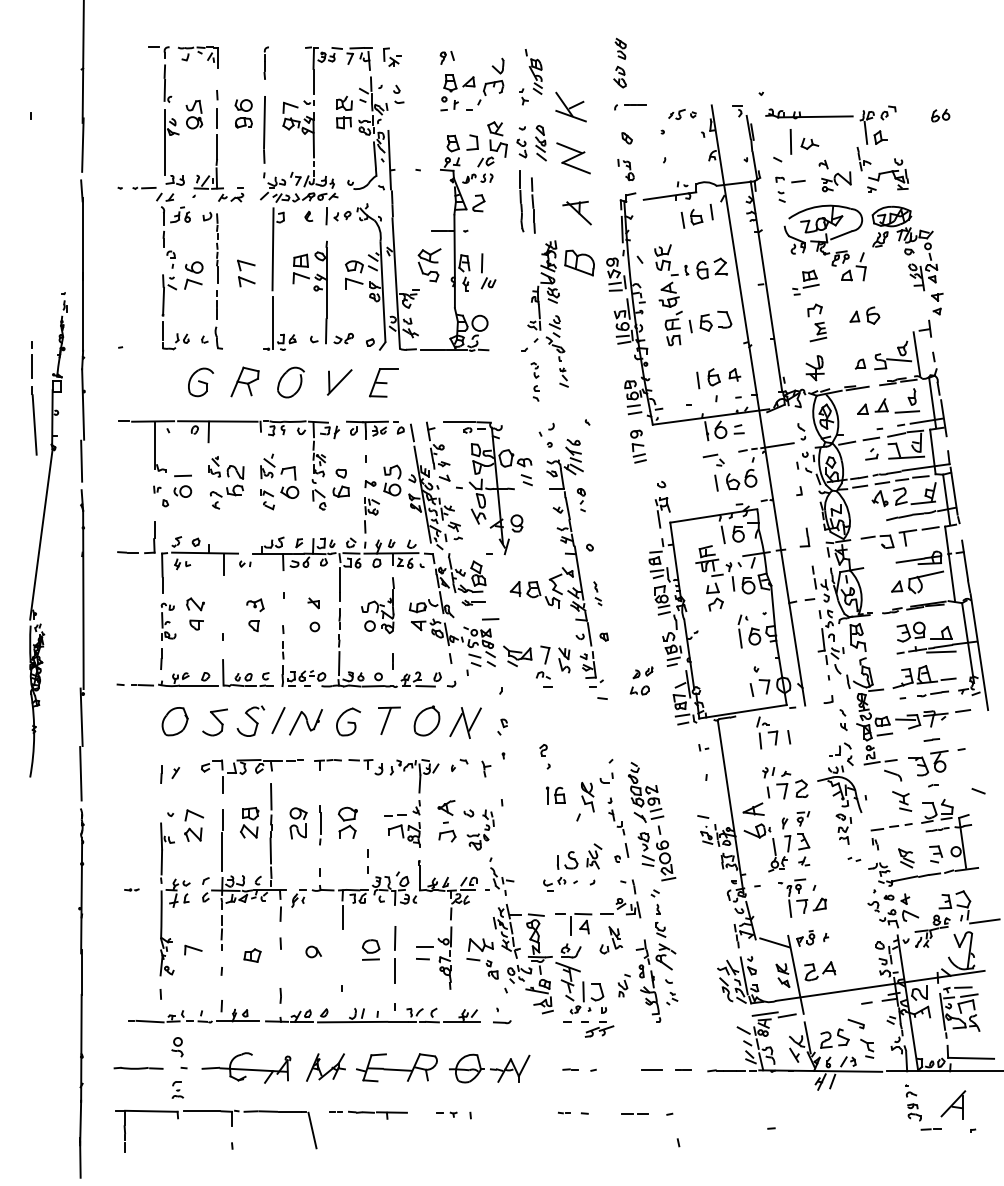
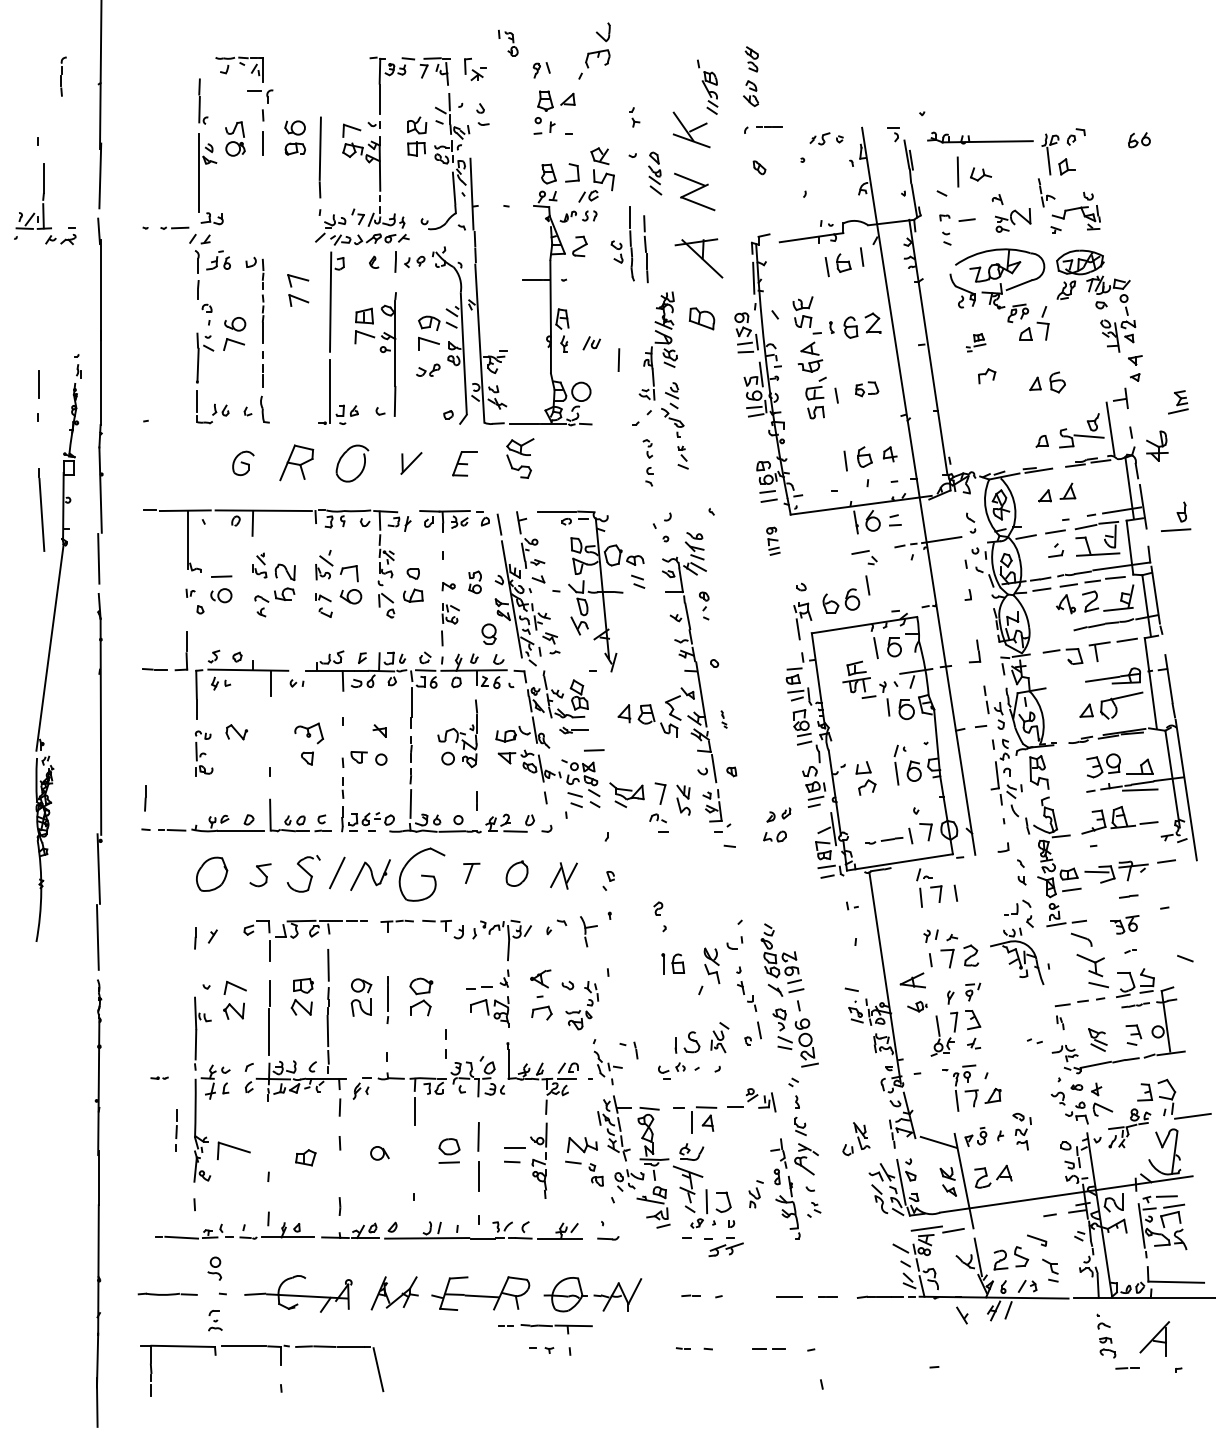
part: (159, 52) -> (260, 96), moved
part: (266, 63) -> (63, 76), moved
part: (533, 71) -> (707, 86), moved
part: (490, 81) -> (594, 50), moved
part: (521, 148) -> (616, 251), moved
part: (218, 168) -> (45, 204), moved
part: (626, 169) -> (508, 42), moved
part: (576, 212) -> (698, 257), size x1.4
line: (481, 262) -> (618, 359), moved
part: (579, 262) -> (701, 318), size x0.7
part: (429, 265) -> (520, 458), moved
part: (244, 278) -> (296, 296), moved
part: (805, 282) -> (975, 342), size x0.6
part: (715, 320) -> (866, 388), size x0.6
part: (818, 332) -> (1178, 402), moved
part: (343, 337) -> (428, 369), moved
line: (31, 366) -> (38, 384), moved
part: (815, 367) -> (1157, 445), moved
part: (201, 382) -> (243, 463), size x0.7
part: (339, 382) -> (411, 463), size x0.7
part: (383, 382) -> (464, 463), size x0.7
part: (907, 400) -> (1176, 516), moved
part: (638, 446) -> (773, 541), size x0.7
part: (741, 479) -> (841, 600), moved
part: (391, 480) -> (474, 582), size x0.6
part: (516, 522) -> (488, 633), moved
part: (597, 593) -> (723, 719), size x0.6
part: (714, 597) -> (865, 778), moved
part: (255, 605) -> (309, 733), size x1.4
part: (196, 625) -> (358, 757), moved
line: (161, 659) -> (145, 798), moved
part: (933, 693) -> (884, 840), moved
part: (389, 720) -> (471, 873), size x0.6
part: (426, 720) -> (516, 873), size x0.7
part: (215, 721) -> (260, 874), size x0.7
part: (348, 721) -> (421, 874), size x1.6
part: (465, 722) -> (563, 875), size x0.7
part: (928, 763) -> (1124, 924), size x0.6
part: (485, 768) -> (588, 931), size x1.6
part: (901, 801) -> (1092, 970), size x1.4
part: (843, 829) -> (1021, 1131), moved
part: (757, 830) -> (917, 1006), size x0.6
part: (627, 886) -> (628, 1050), moved
part: (221, 933) -> (176, 1130), moved
part: (611, 940) -> (856, 1139), moved
part: (193, 950) -> (234, 1151), size x1.6
part: (794, 1055) -> (962, 1315), moved
part: (368, 1115) -> (545, 1329), moved

